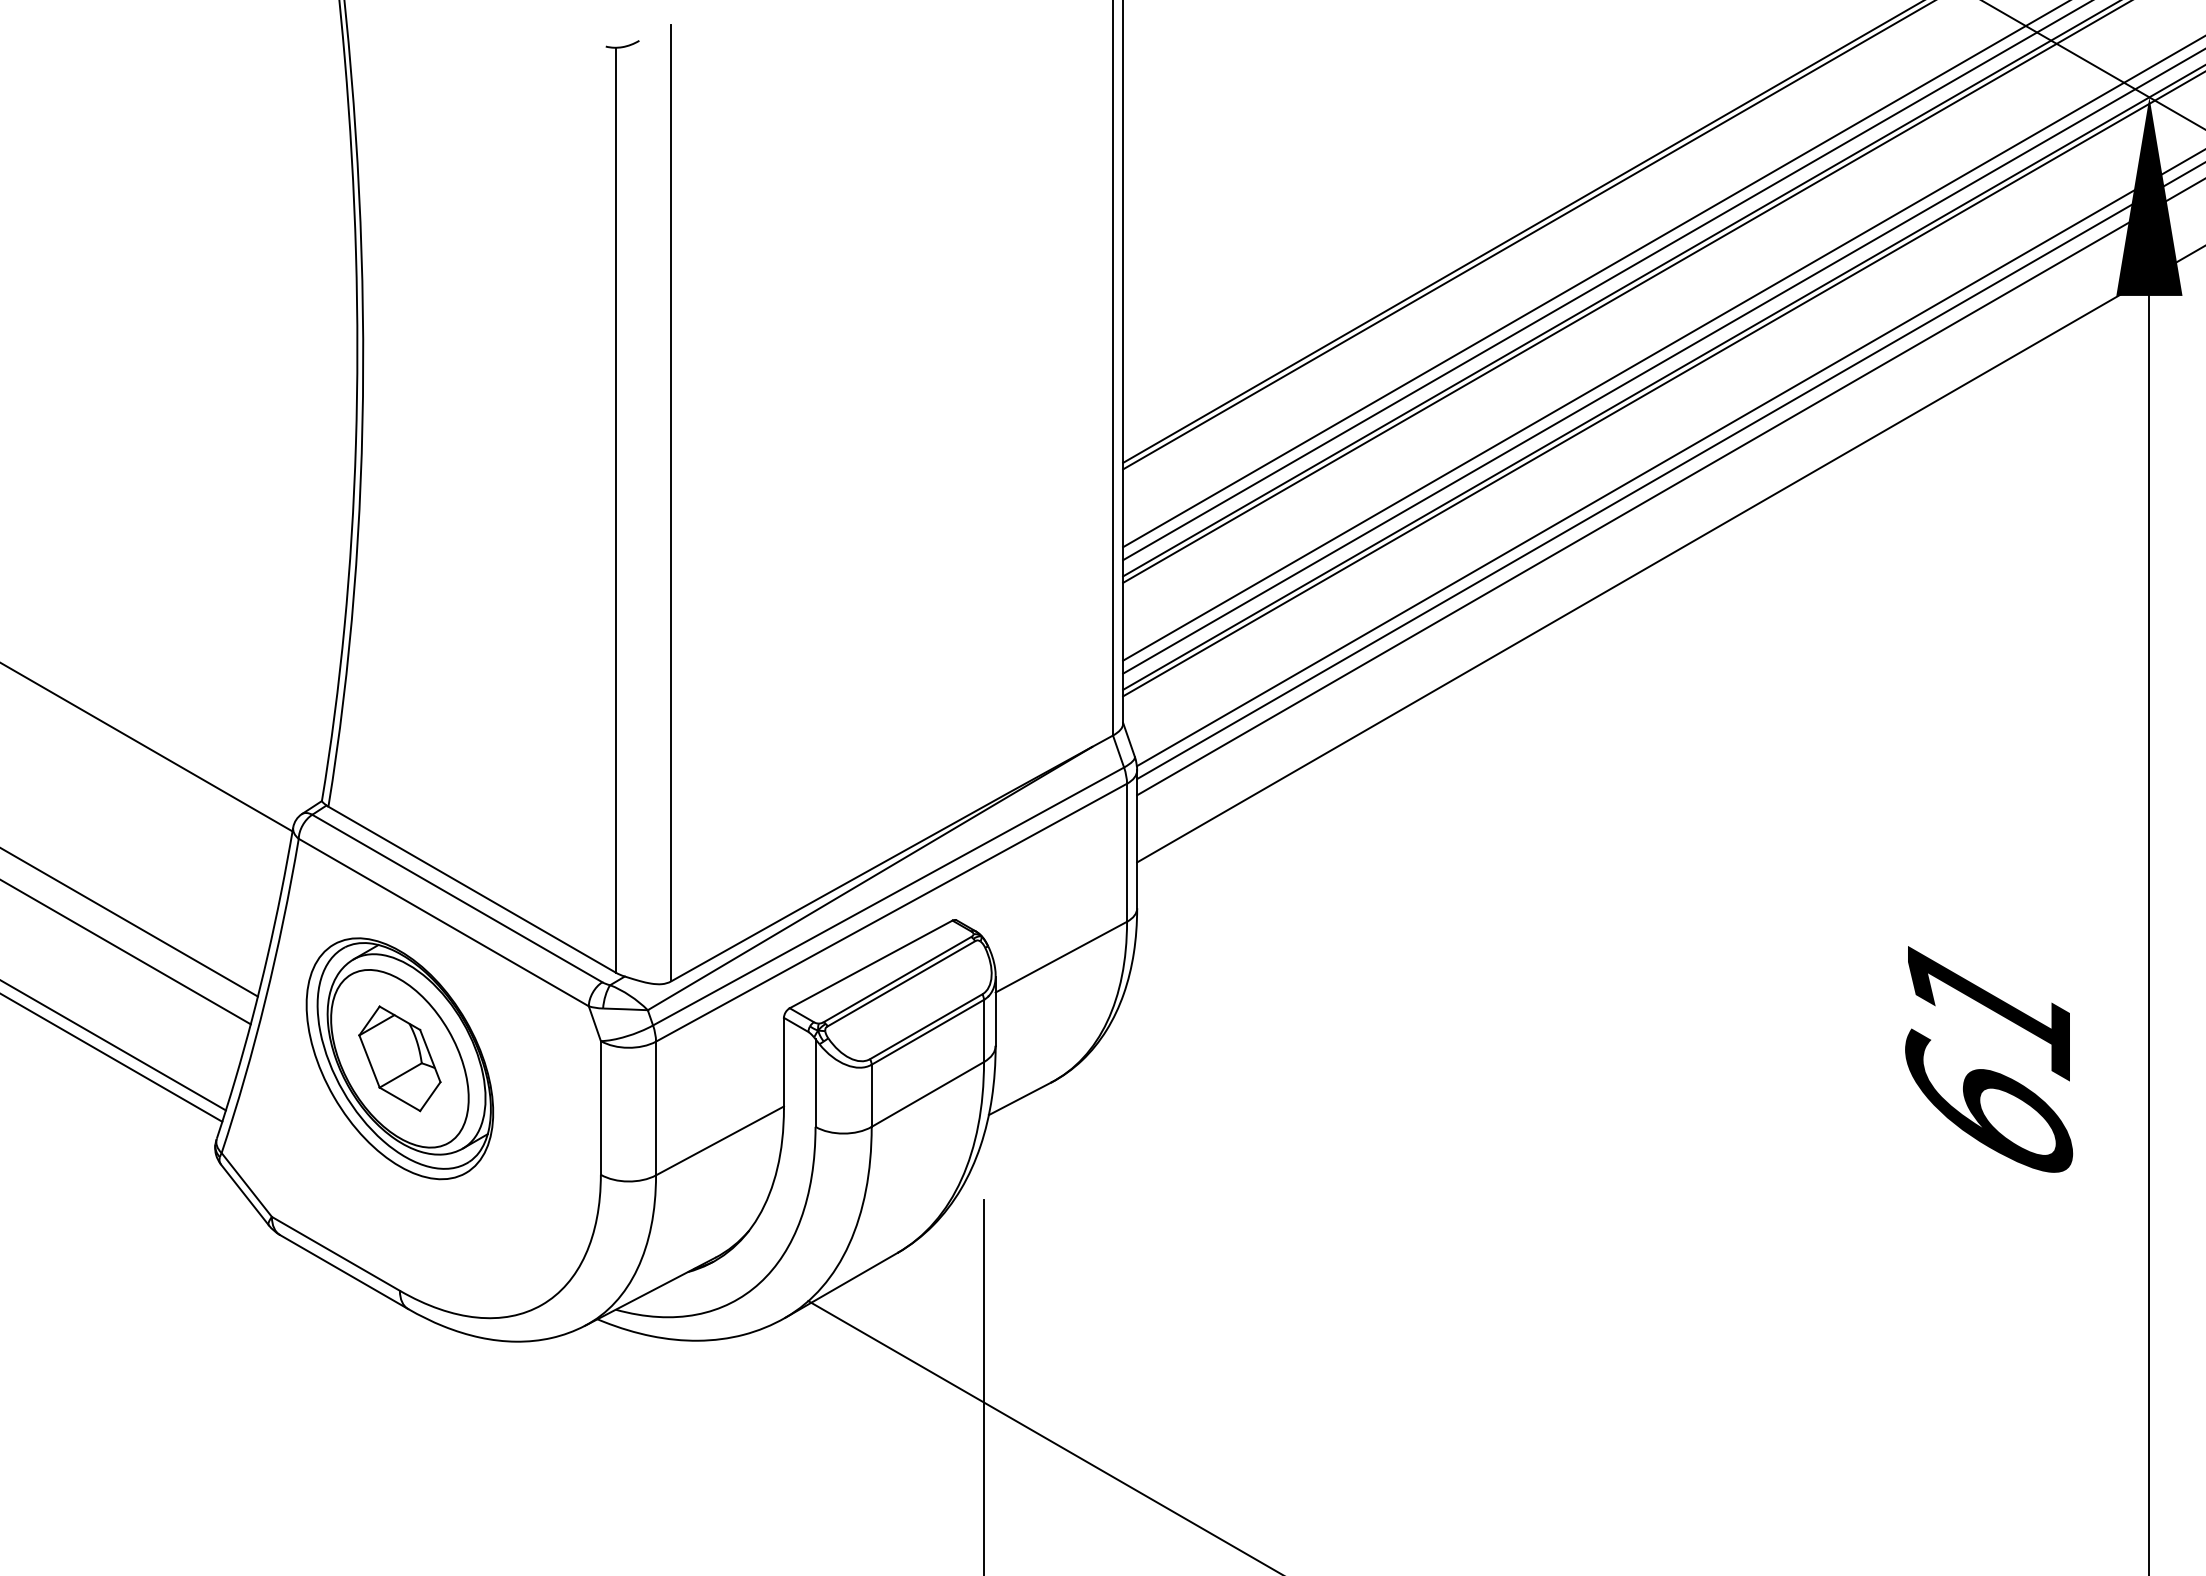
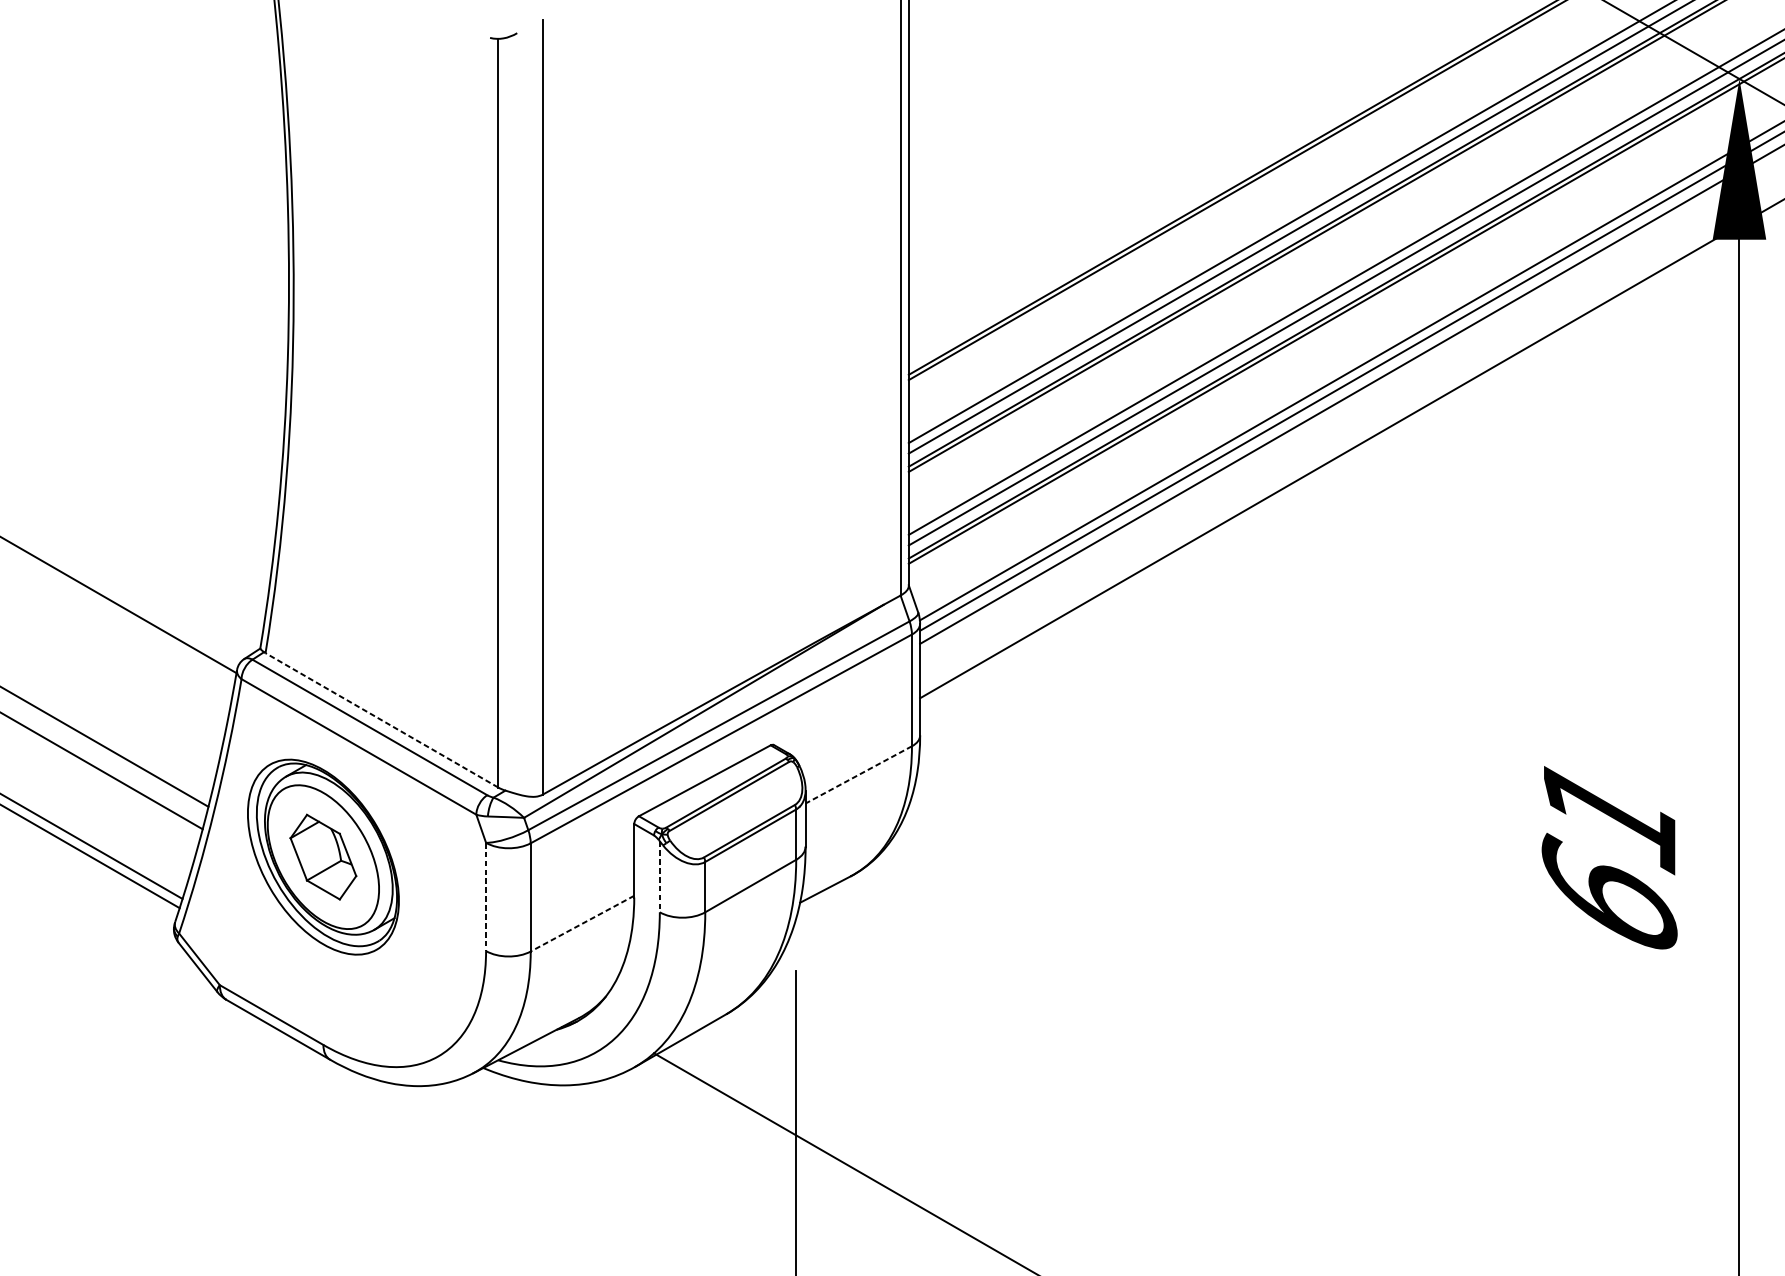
line: (472, 889) -> (382, 720), solid -> dashed
line: (1061, 957) -> (858, 775), solid -> dashed
line: (815, 1083) -> (659, 877), solid -> dashed
line: (600, 1107) -> (485, 896), solid -> dashed
line: (720, 1140) -> (582, 923), solid -> dashed

